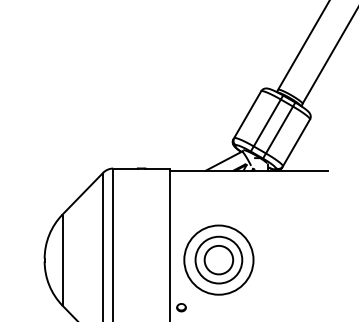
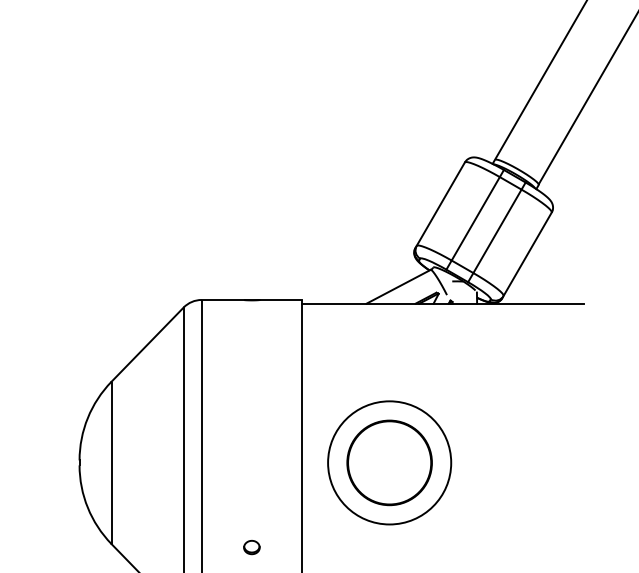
circle: (218, 259) -> (388, 461), size x1.67
part: (181, 307) -> (251, 547), moved

